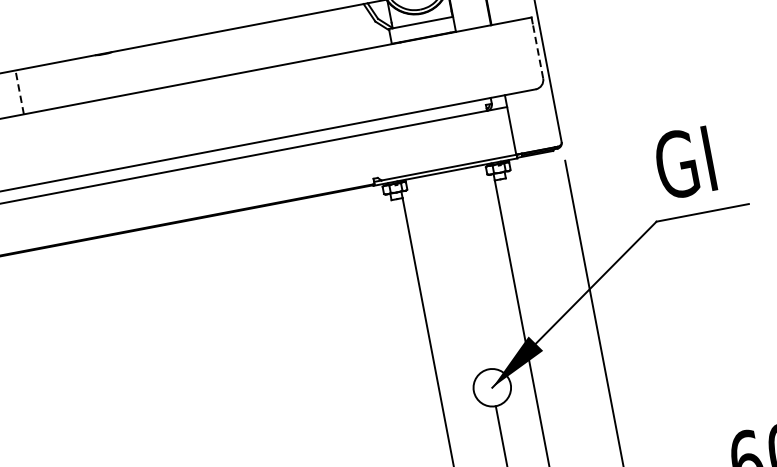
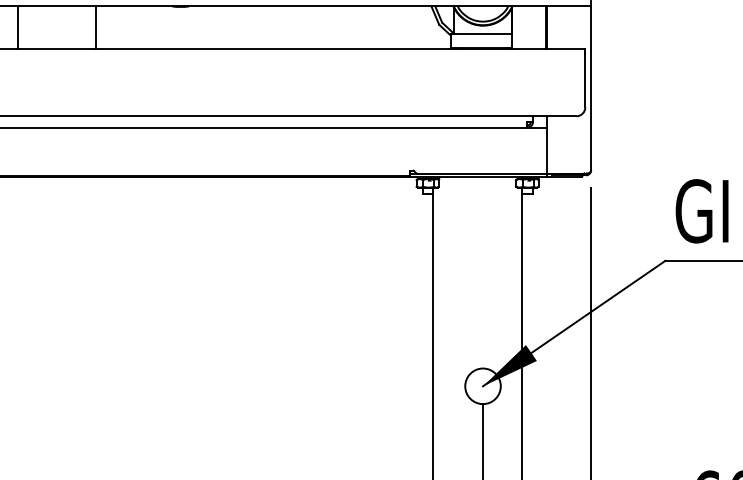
line: (538, 50) -> (585, 80), dashed -> solid
line: (19, 92) -> (95, 27), dashed -> solid

